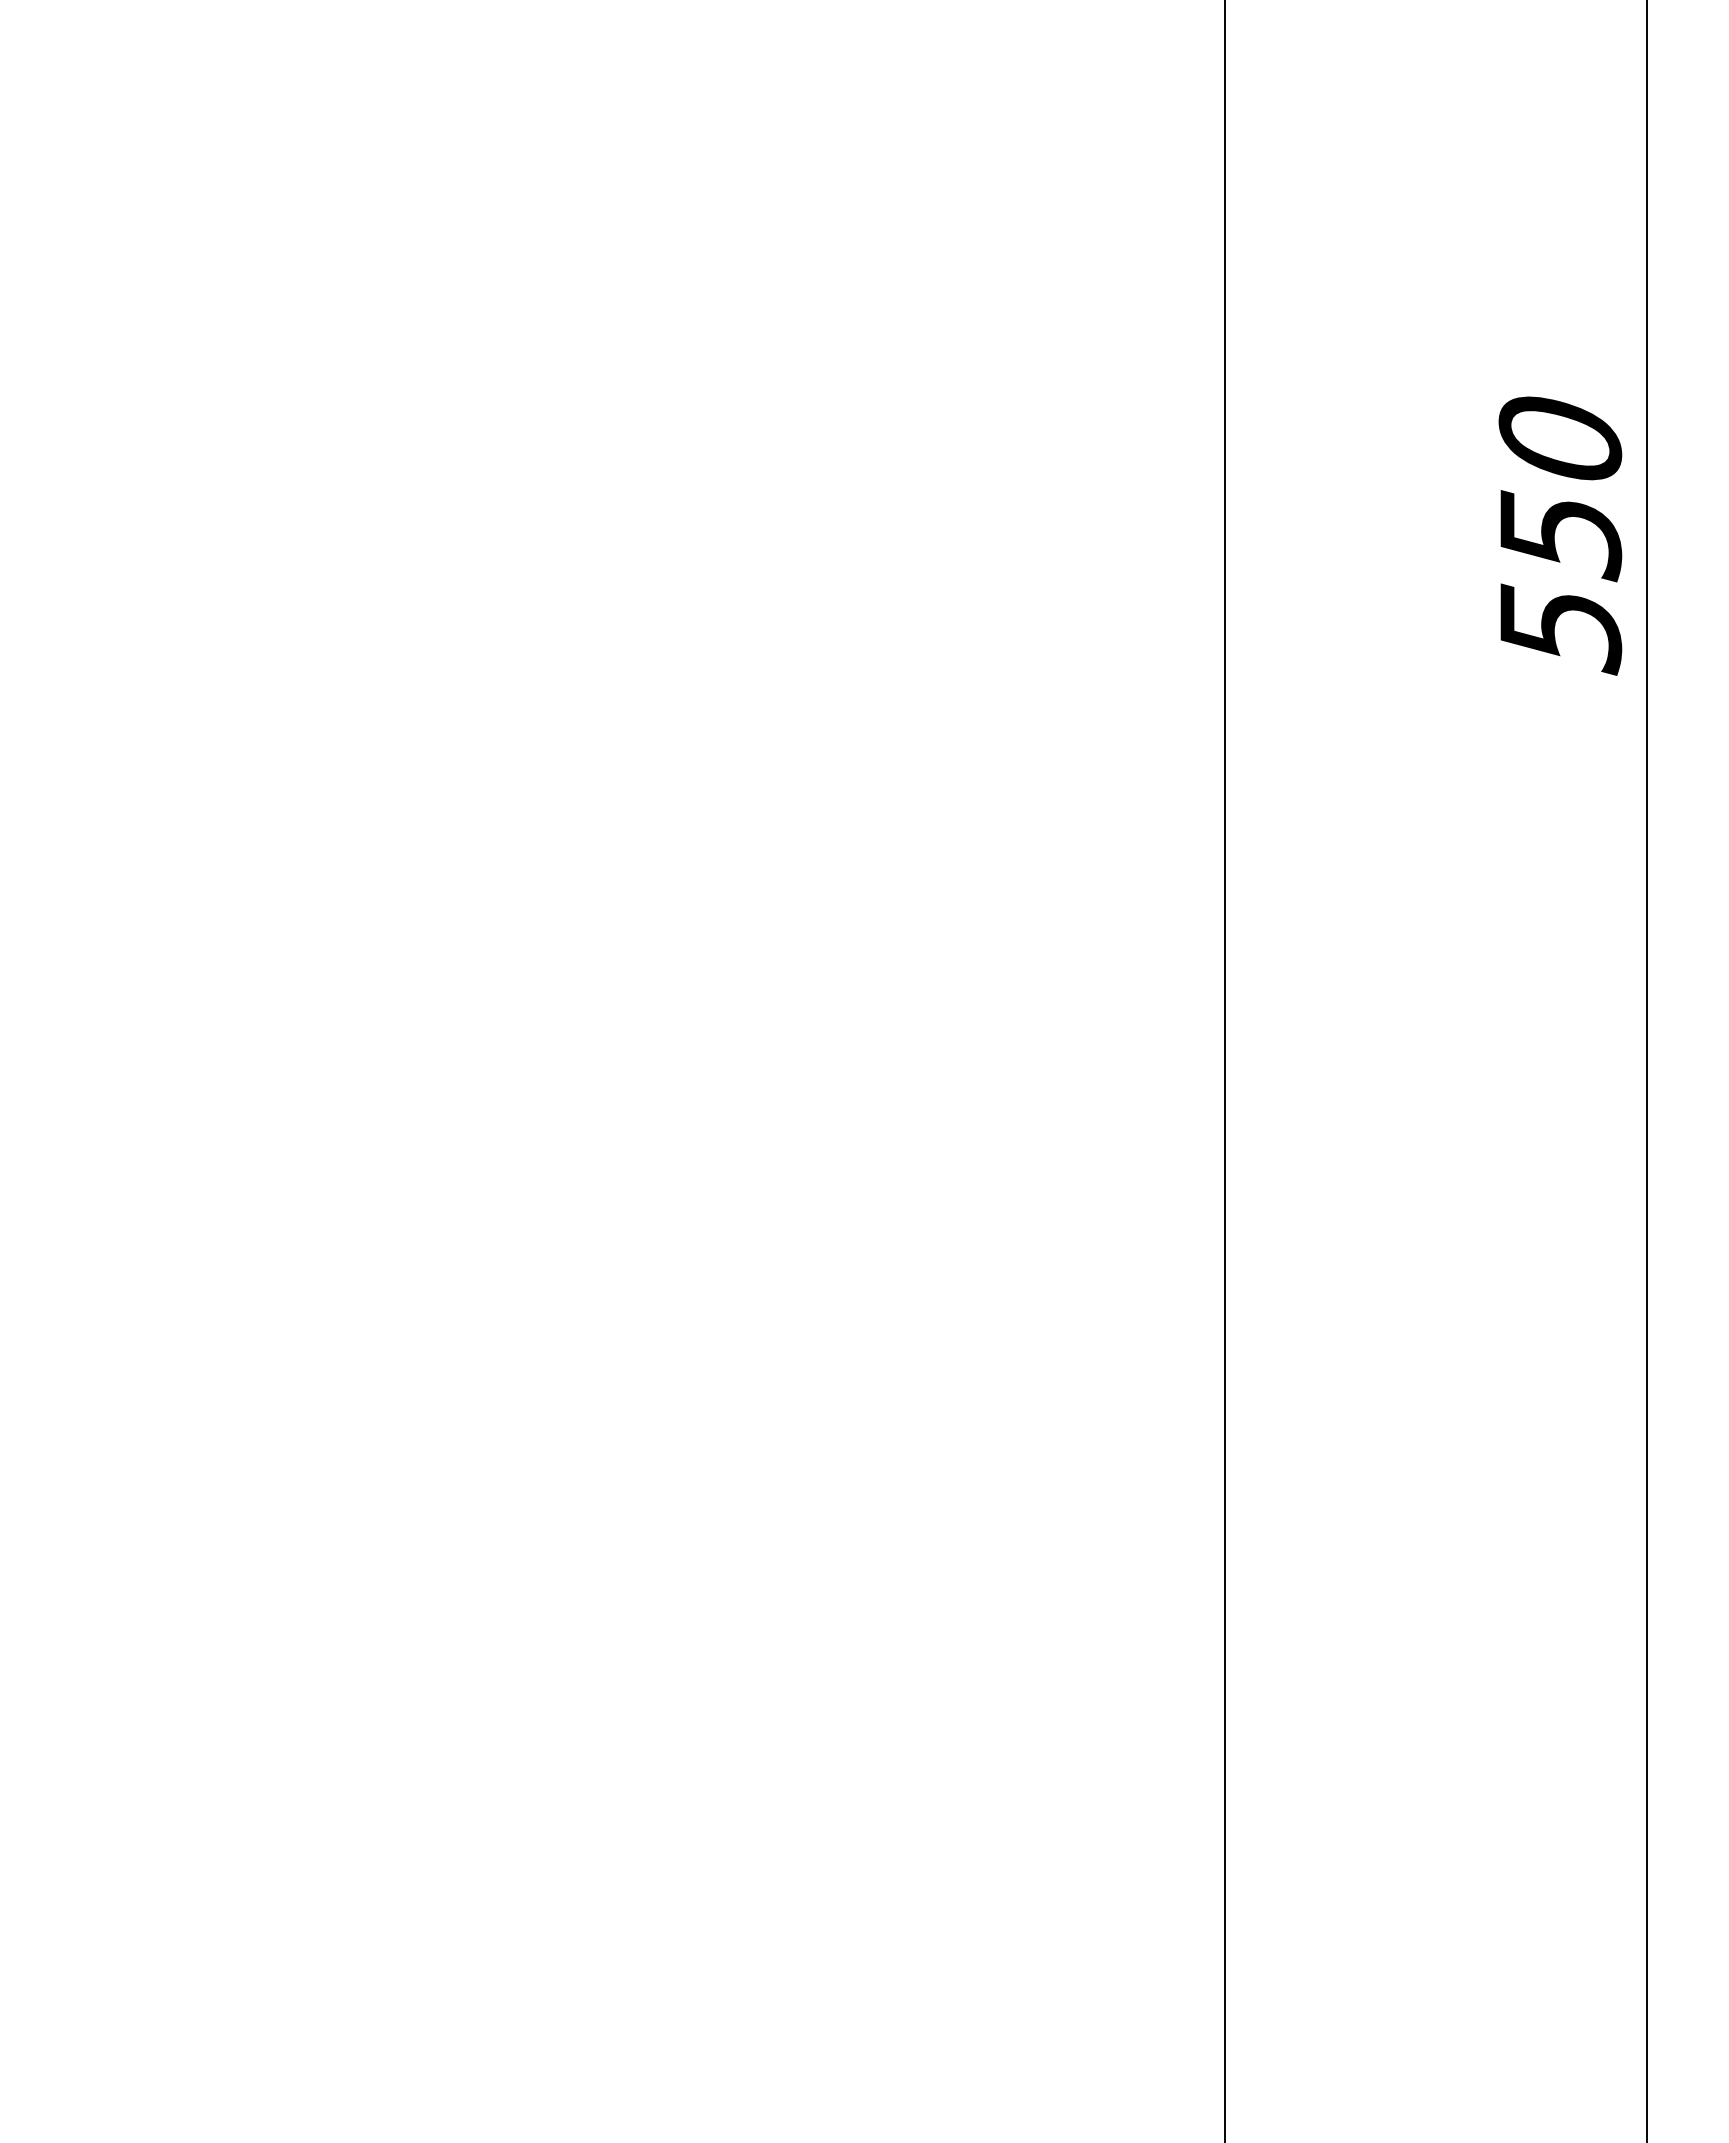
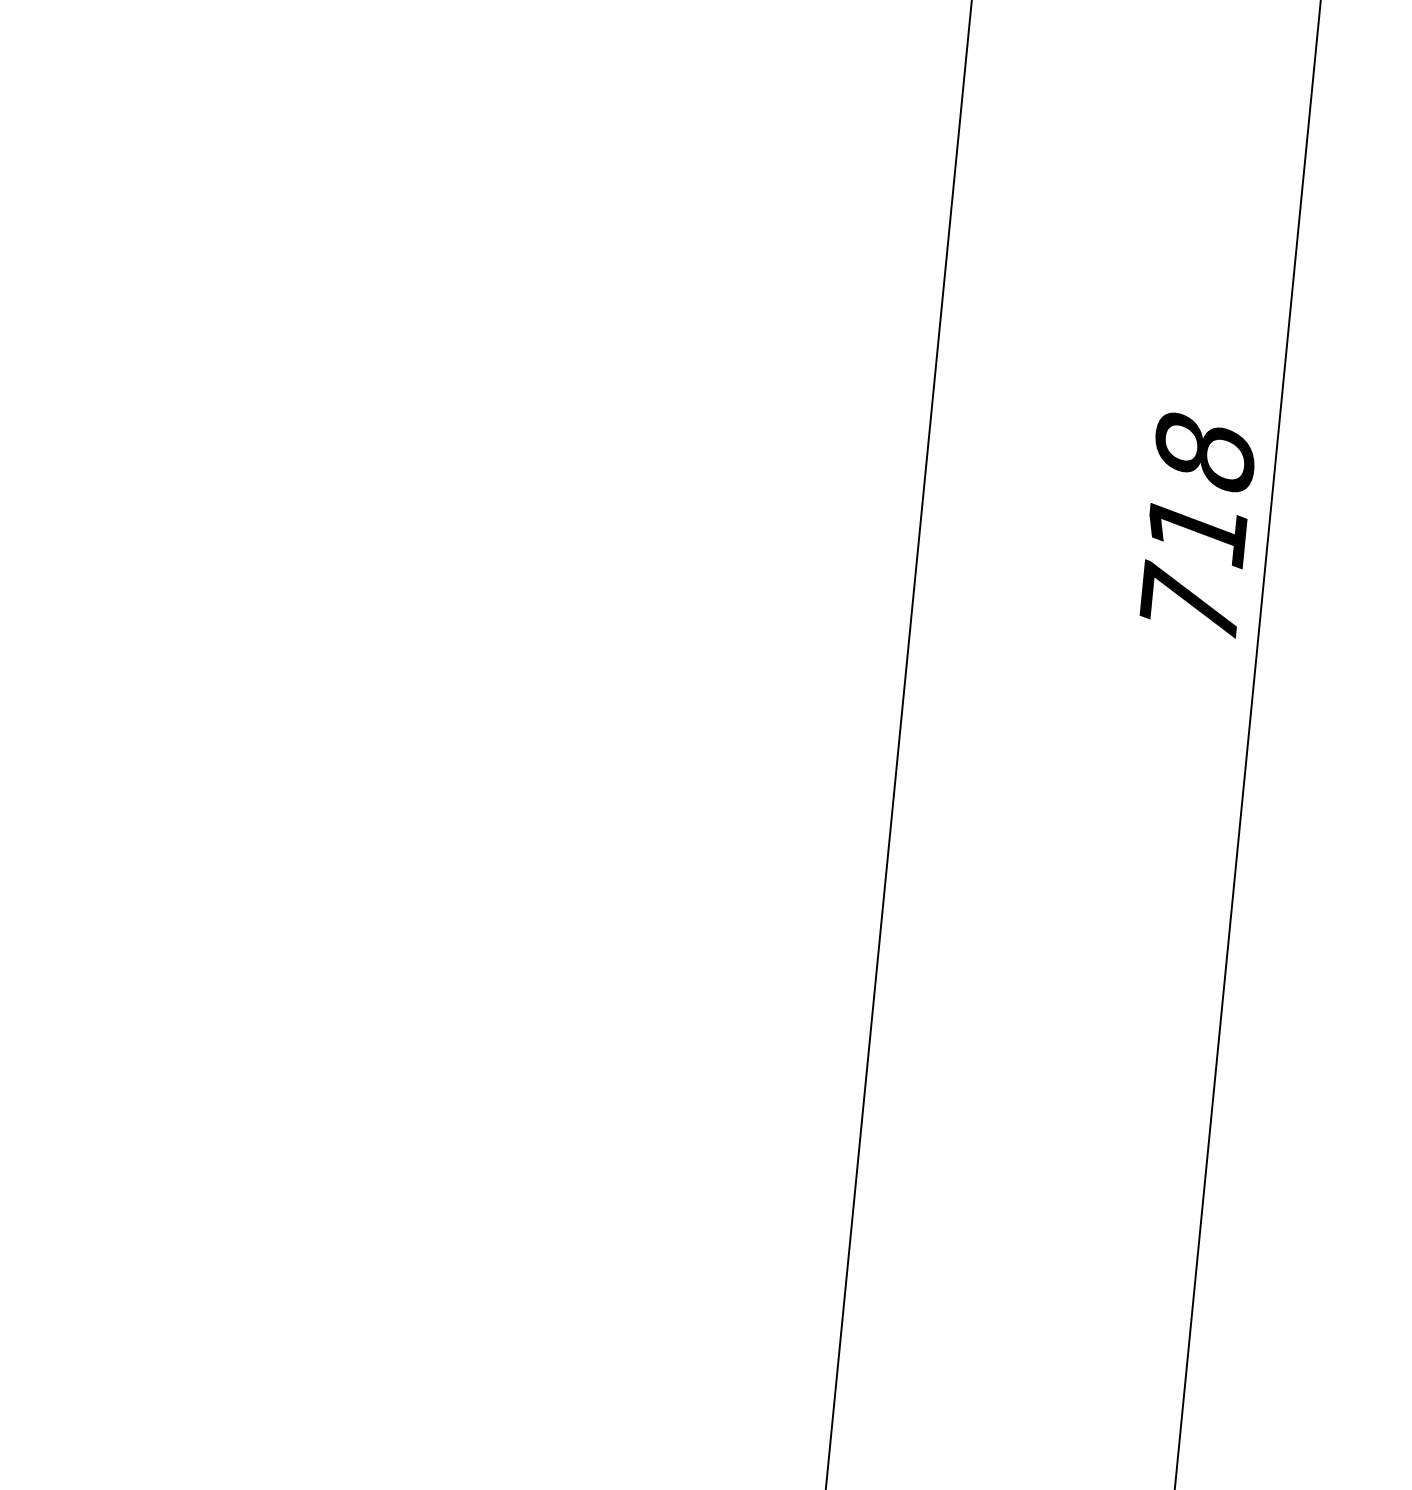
text: (1560, 534) -> (1197, 530), 550 -> 718

